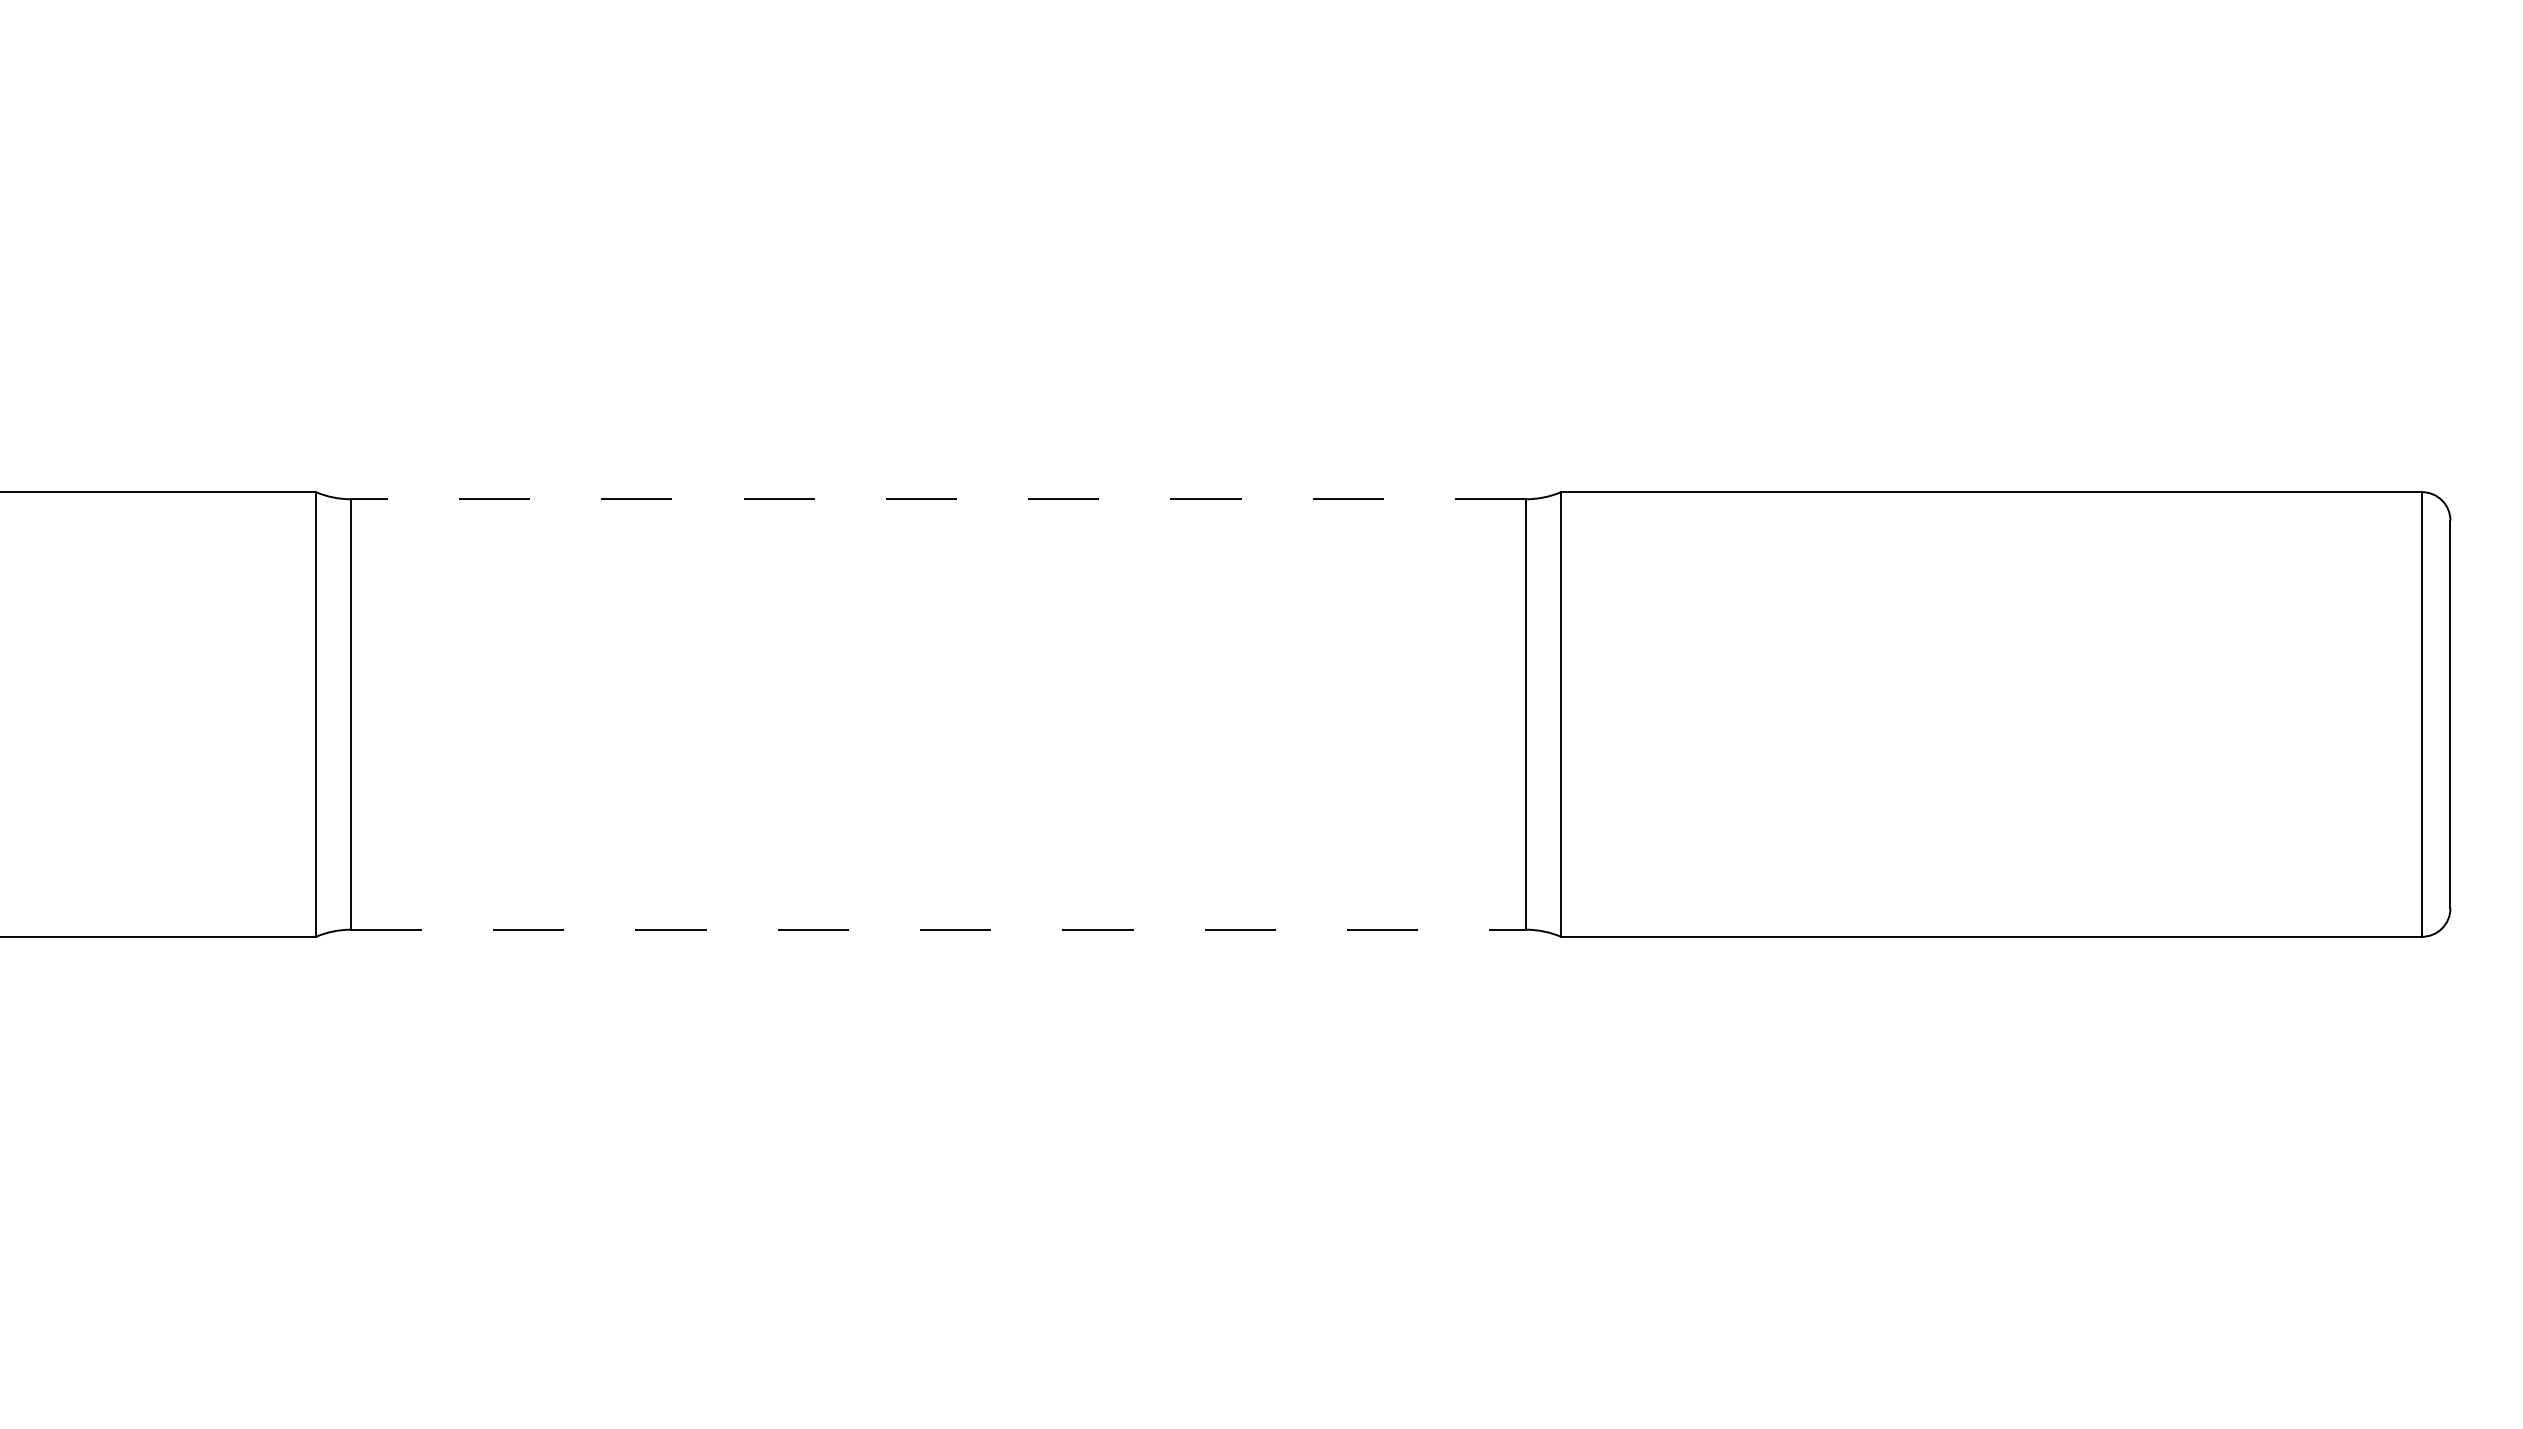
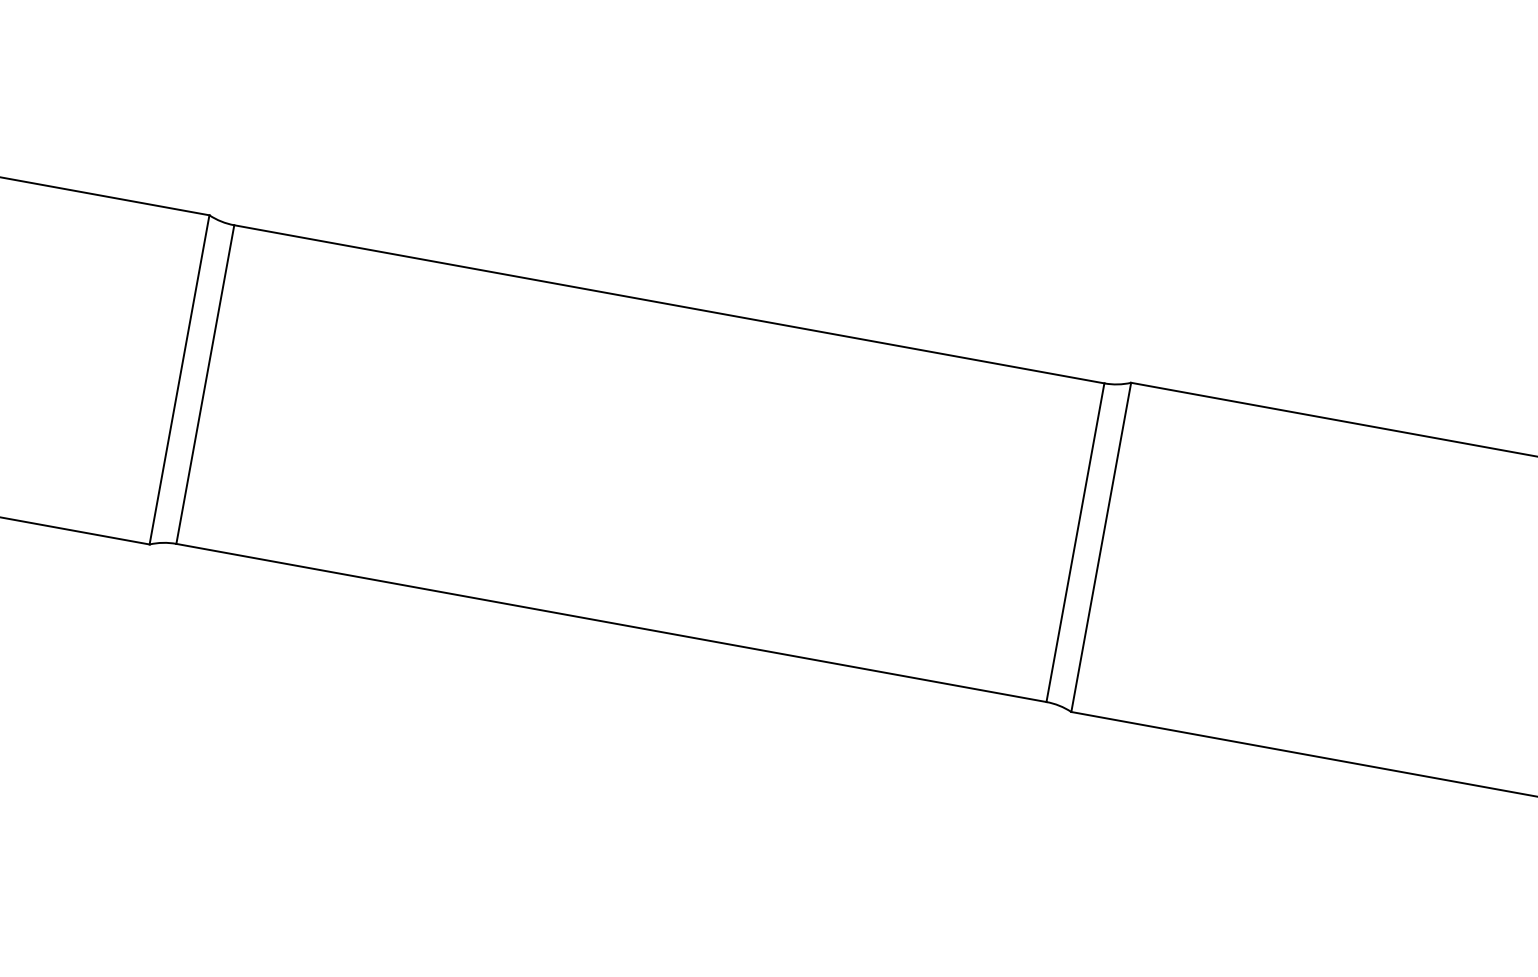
line: (938, 499) -> (669, 304), dashed -> solid
line: (938, 929) -> (611, 622), dashed -> solid

